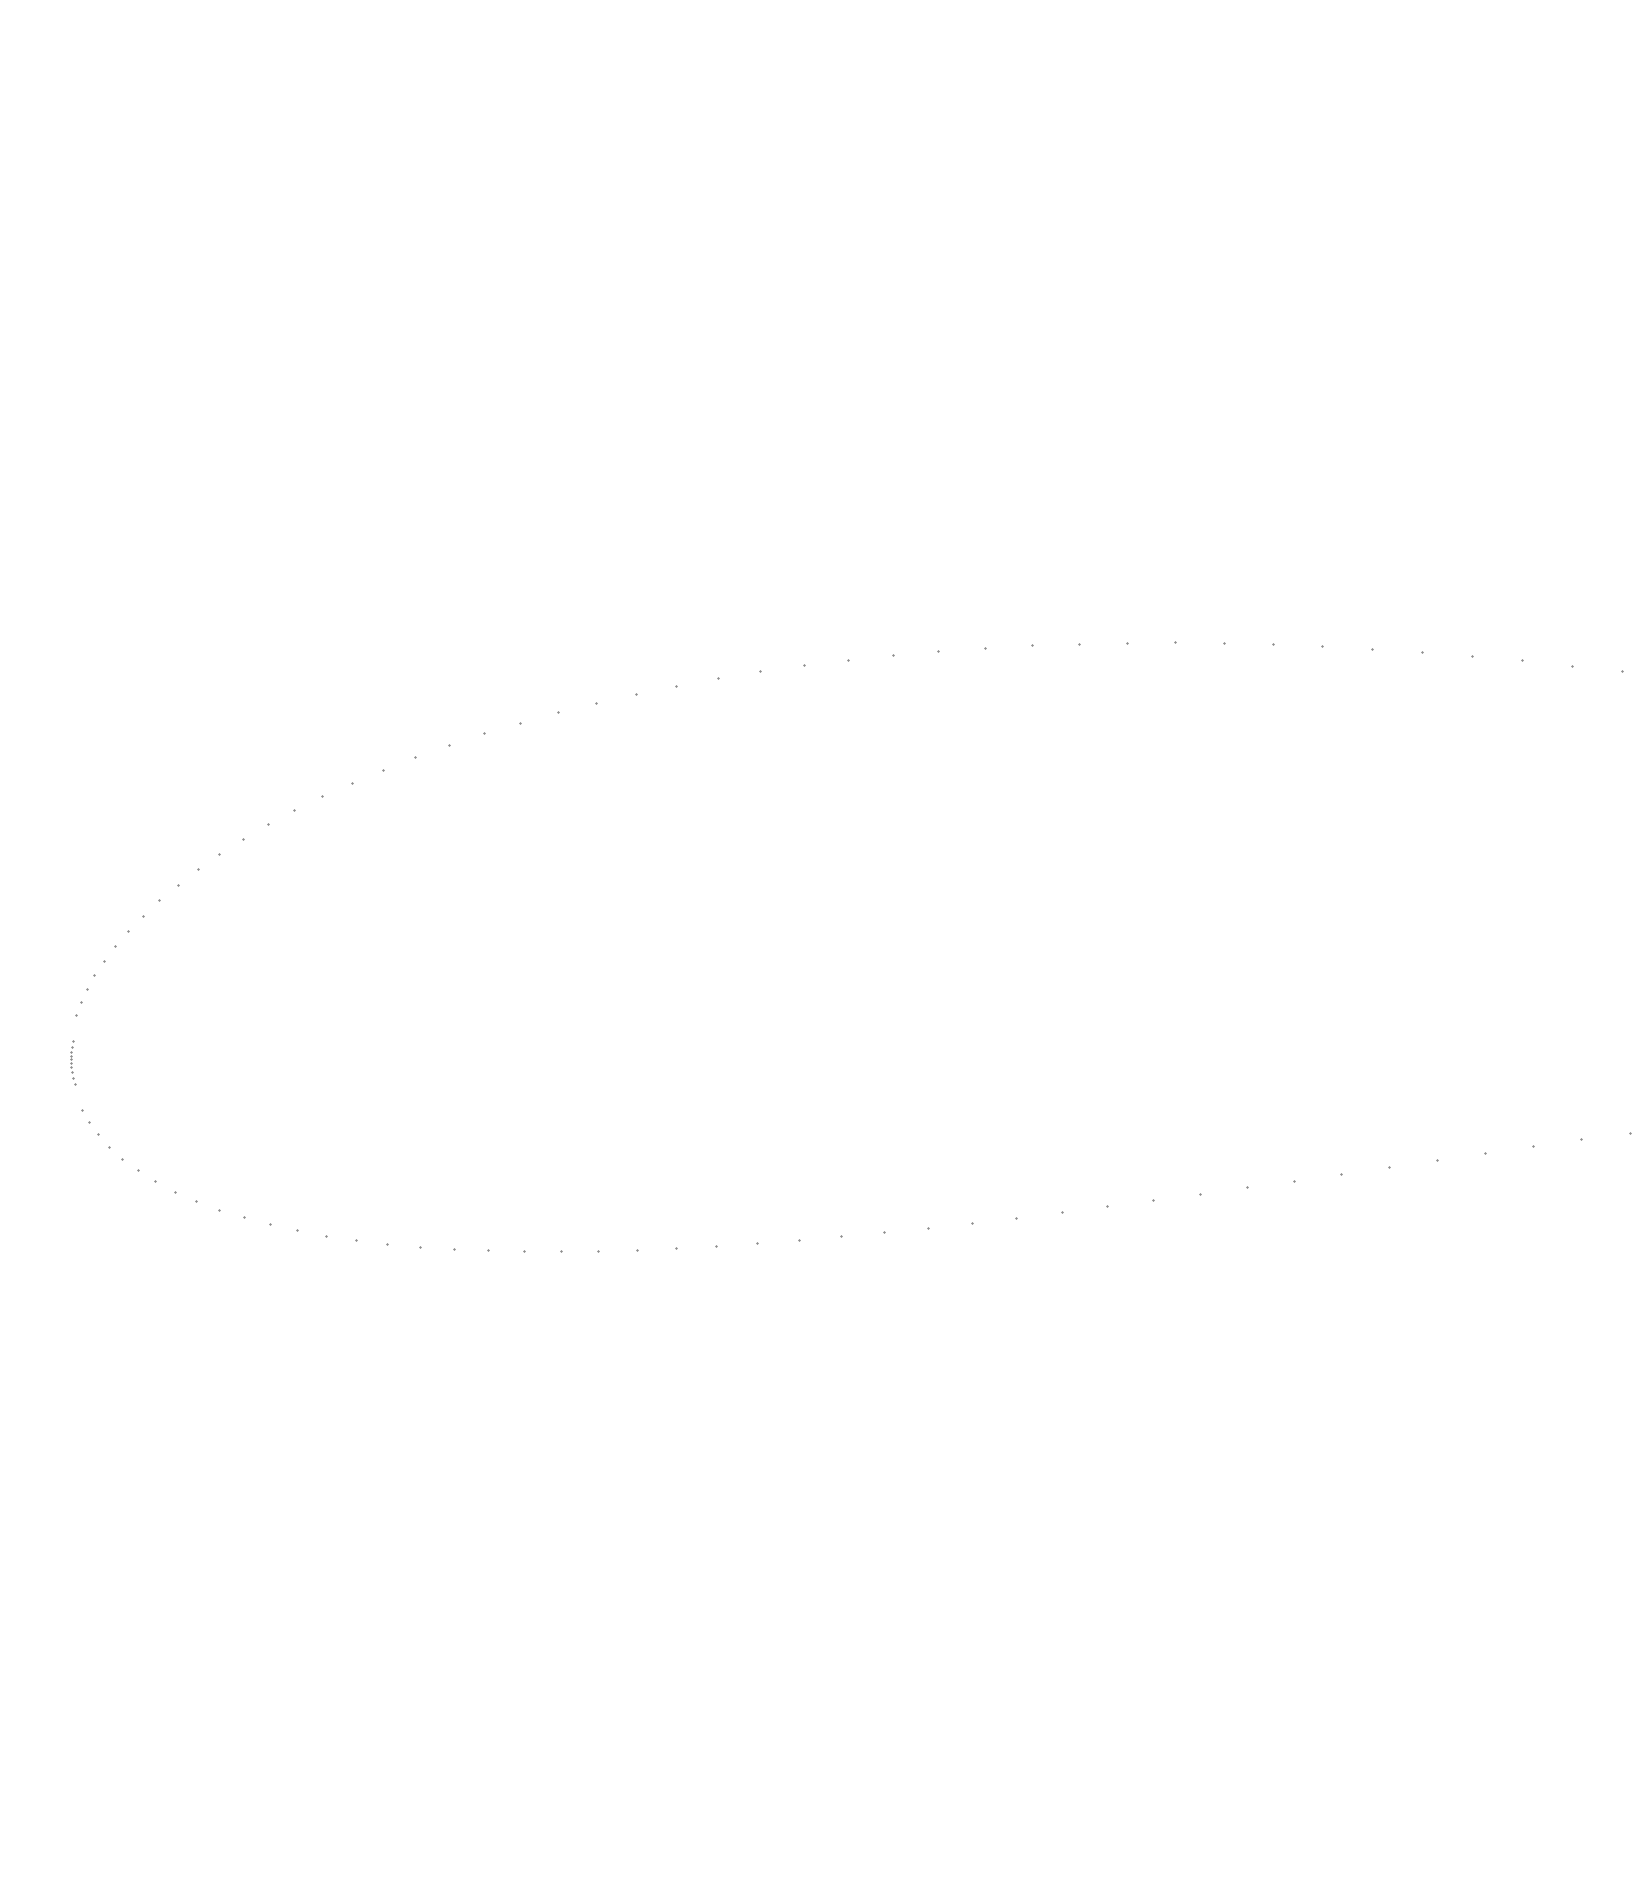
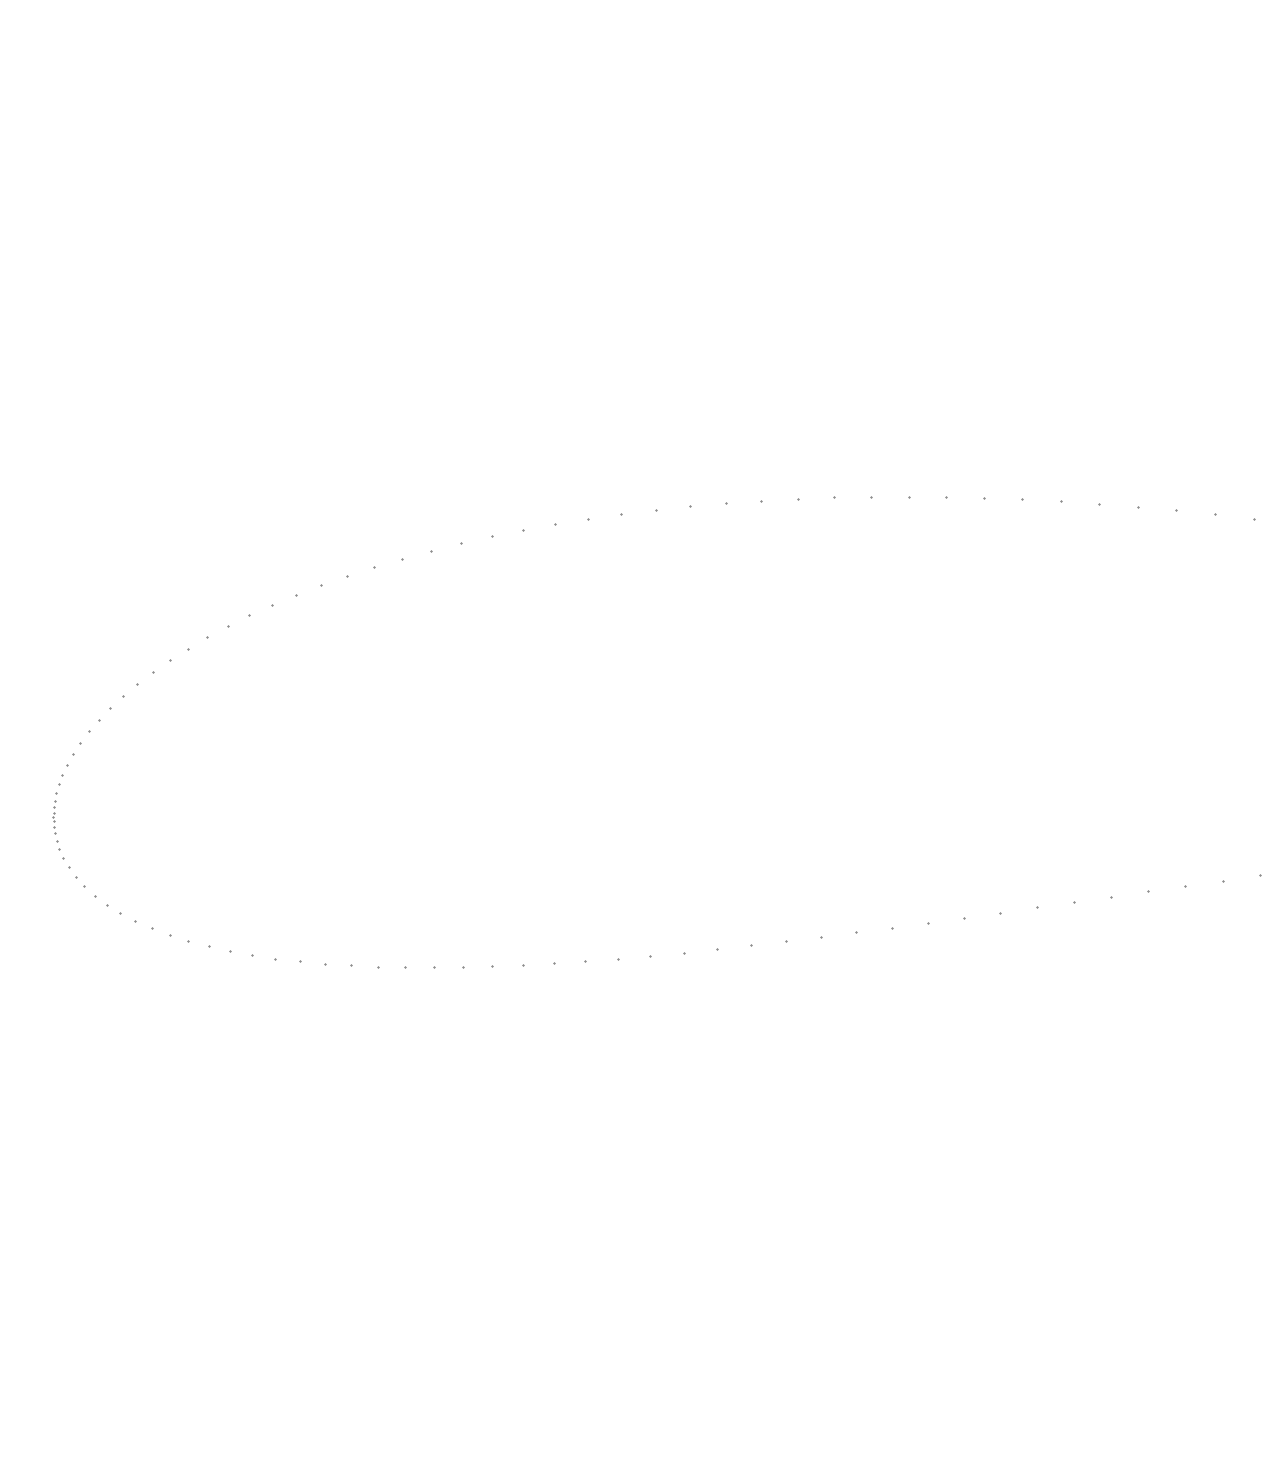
part: (72, 1062) -> (56, 821), size x1.67

